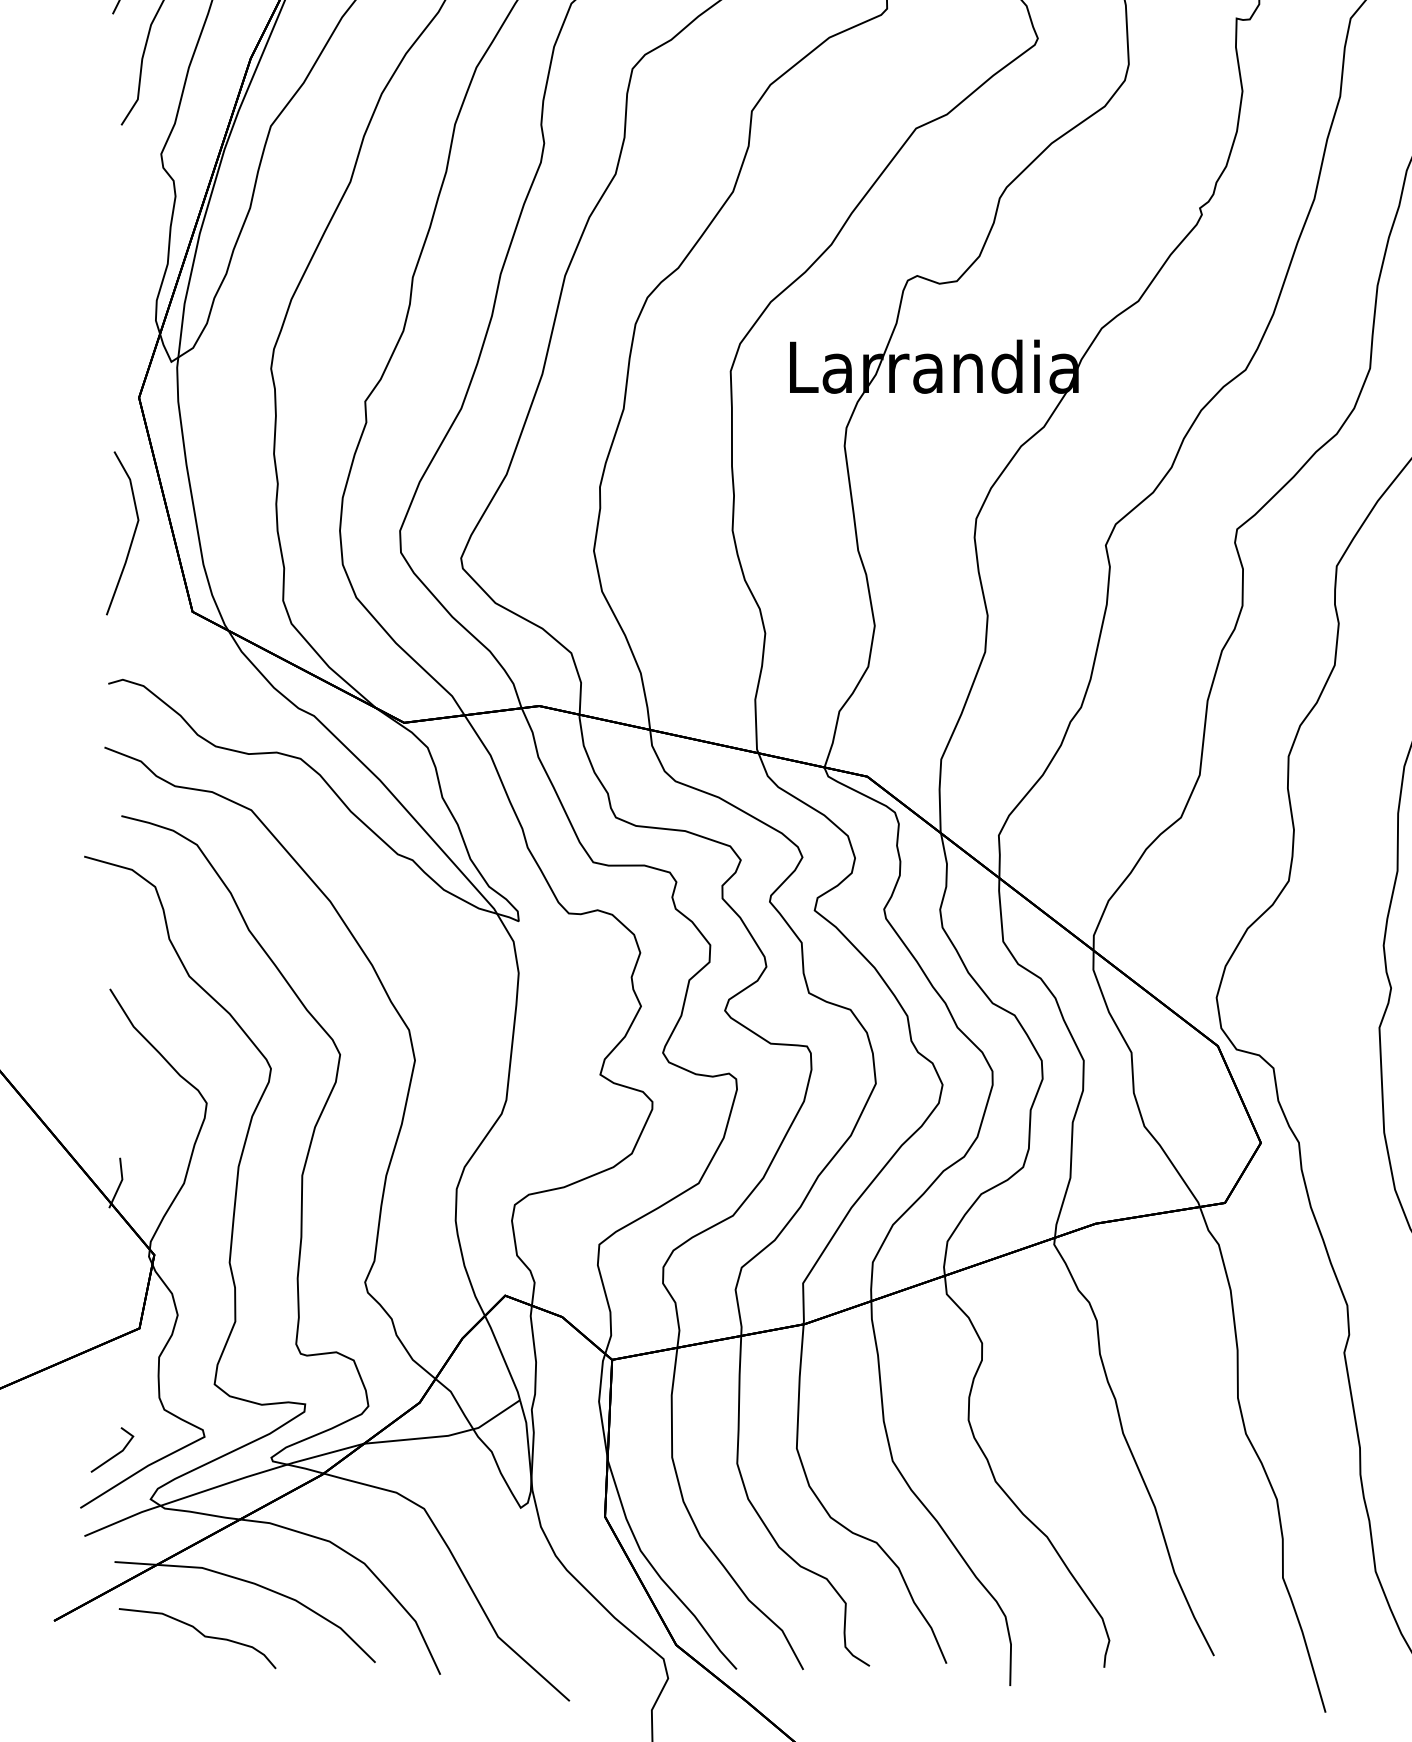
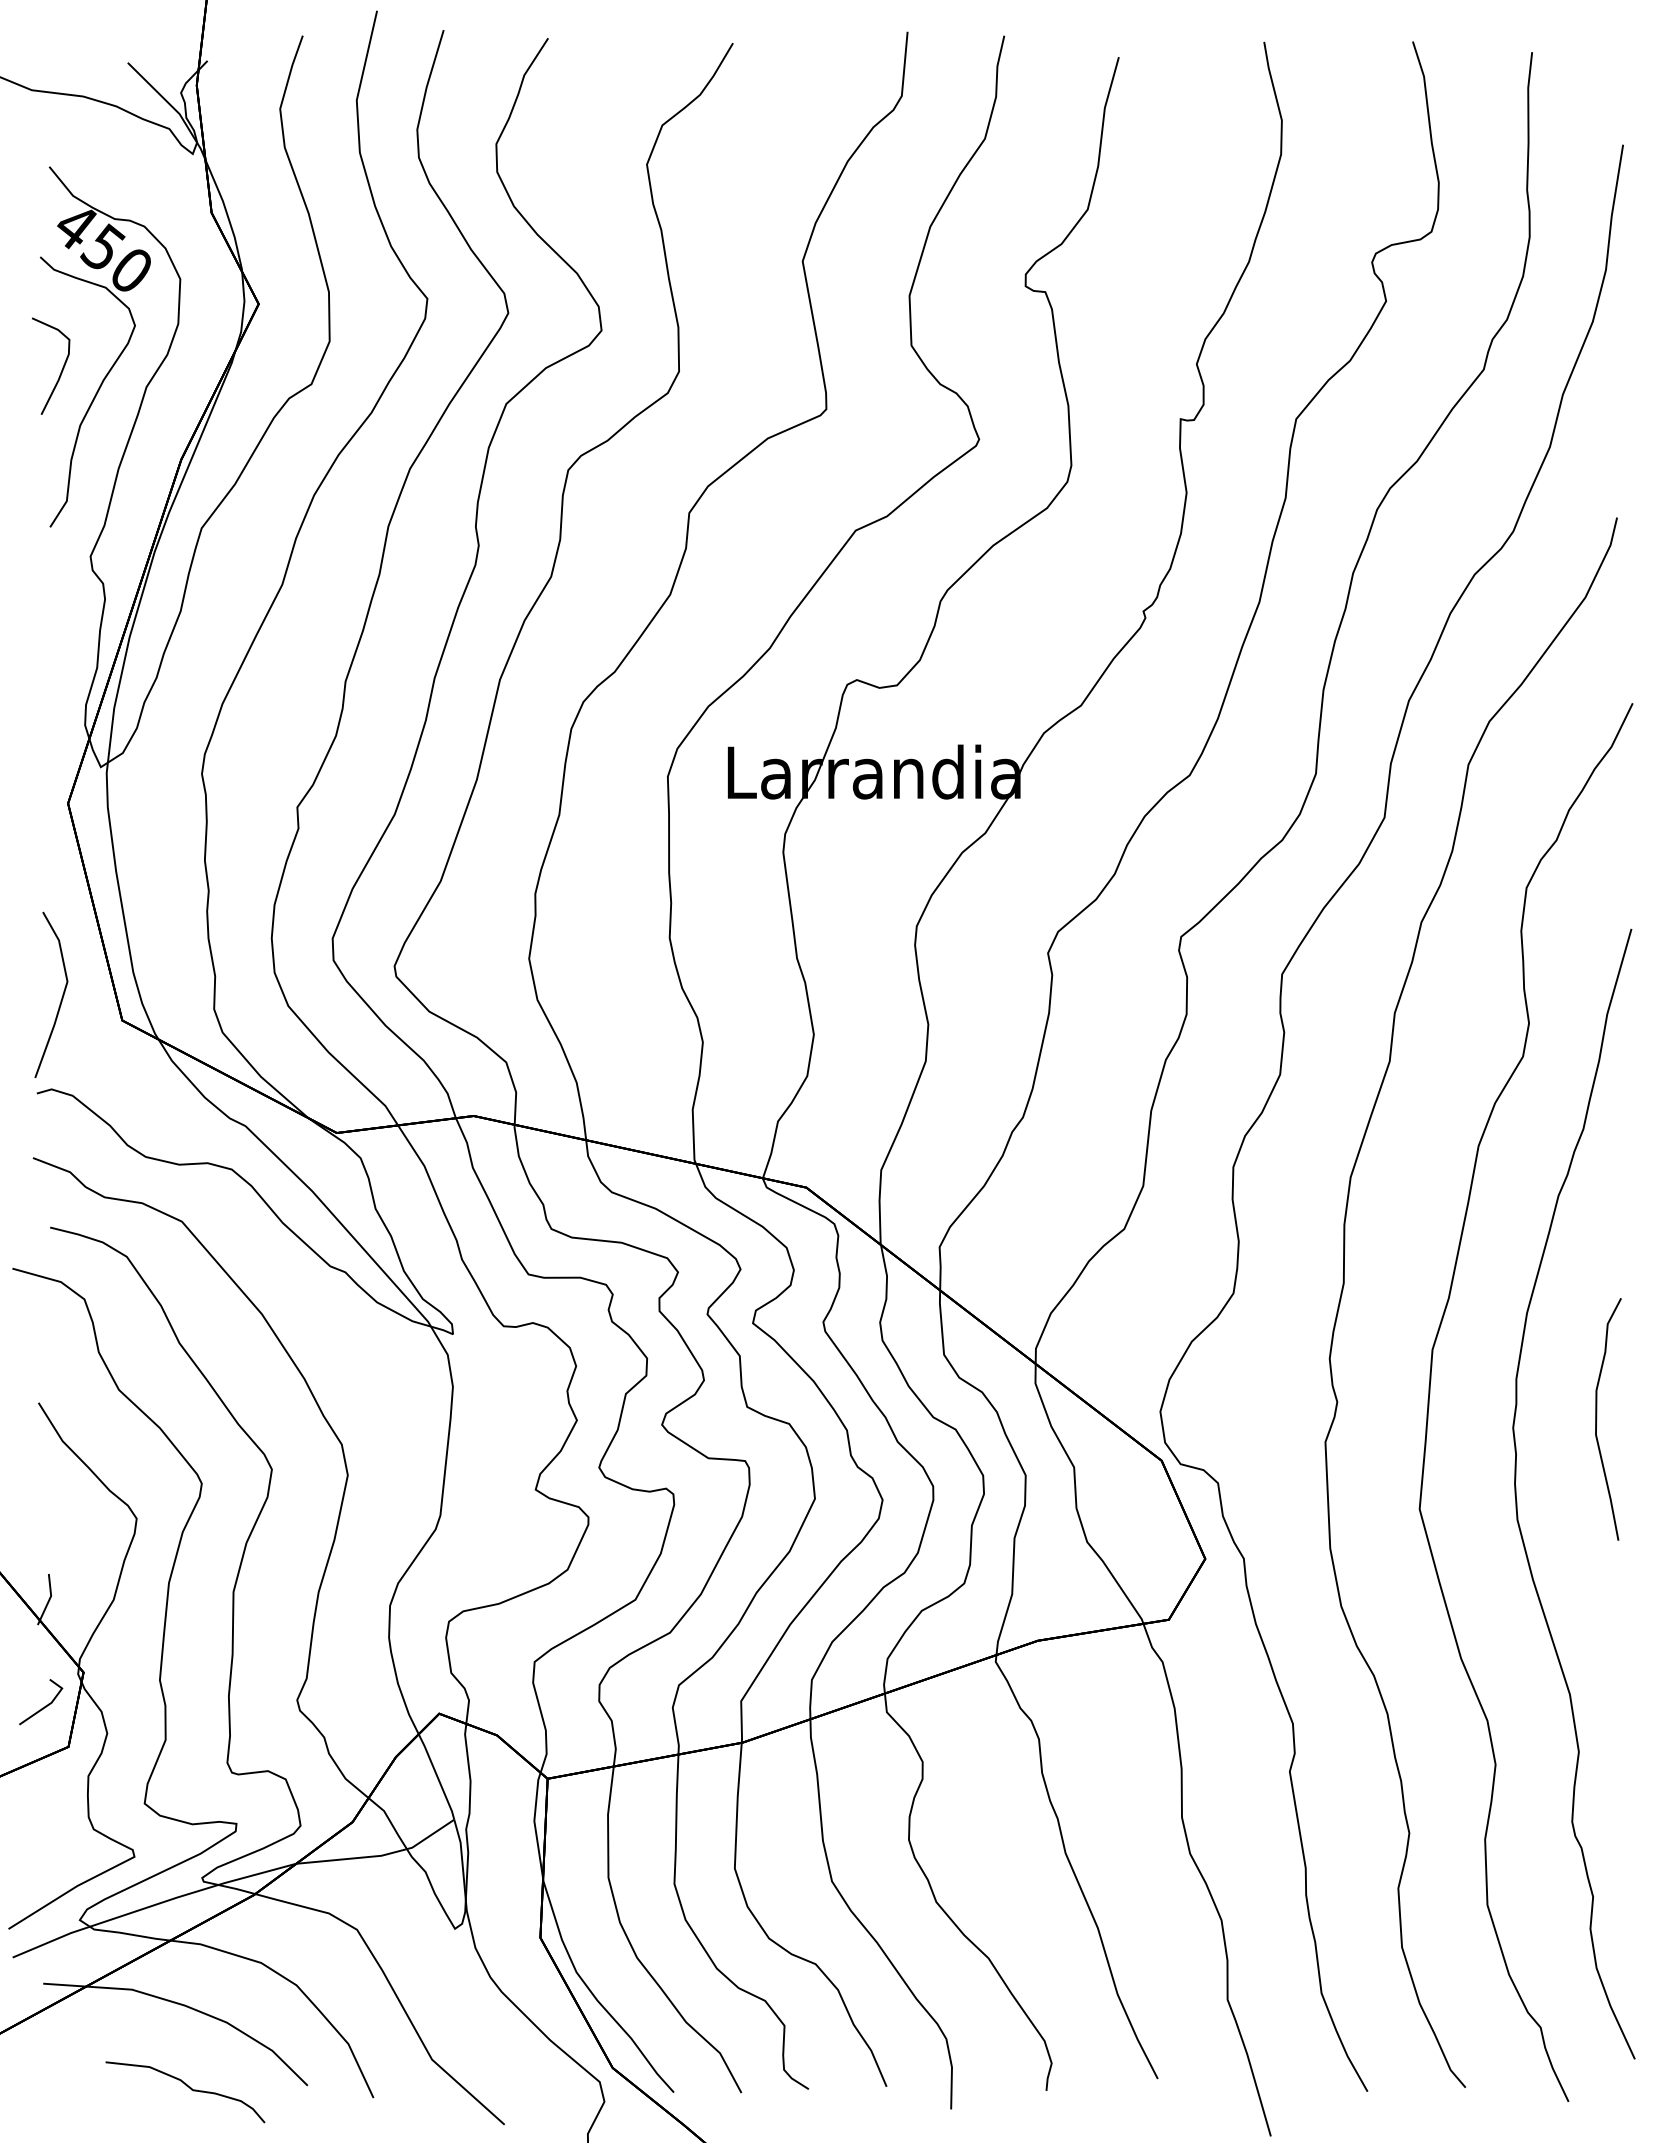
line: (132, 535) -> (61, 997), moved
line: (116, 1453) -> (45, 1705), moved
curve: (201, 1634) -> (189, 2088), moved

